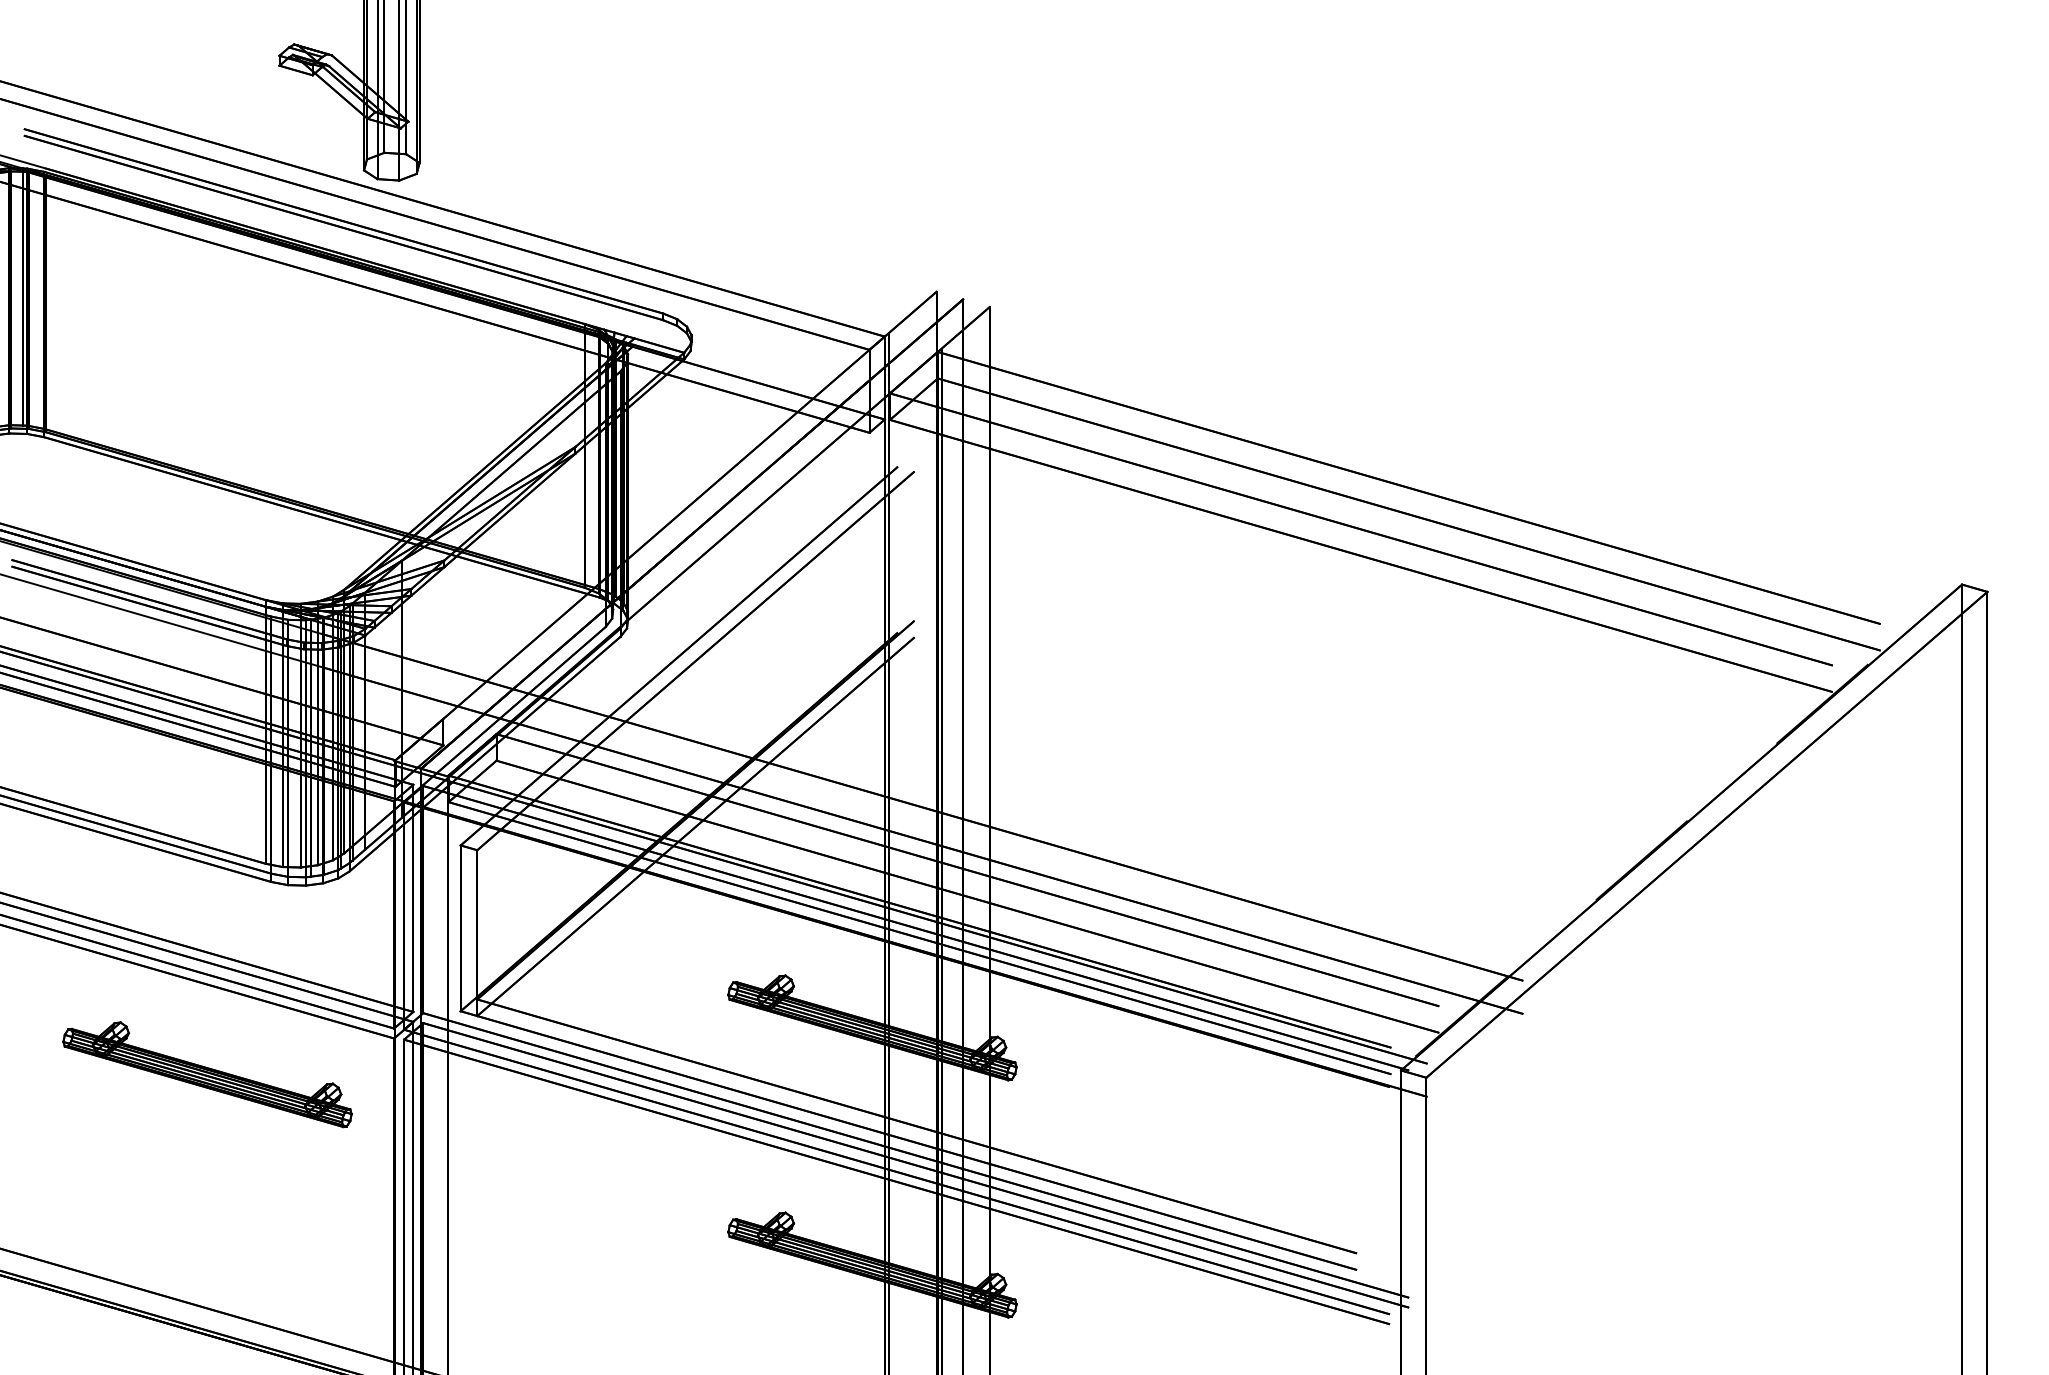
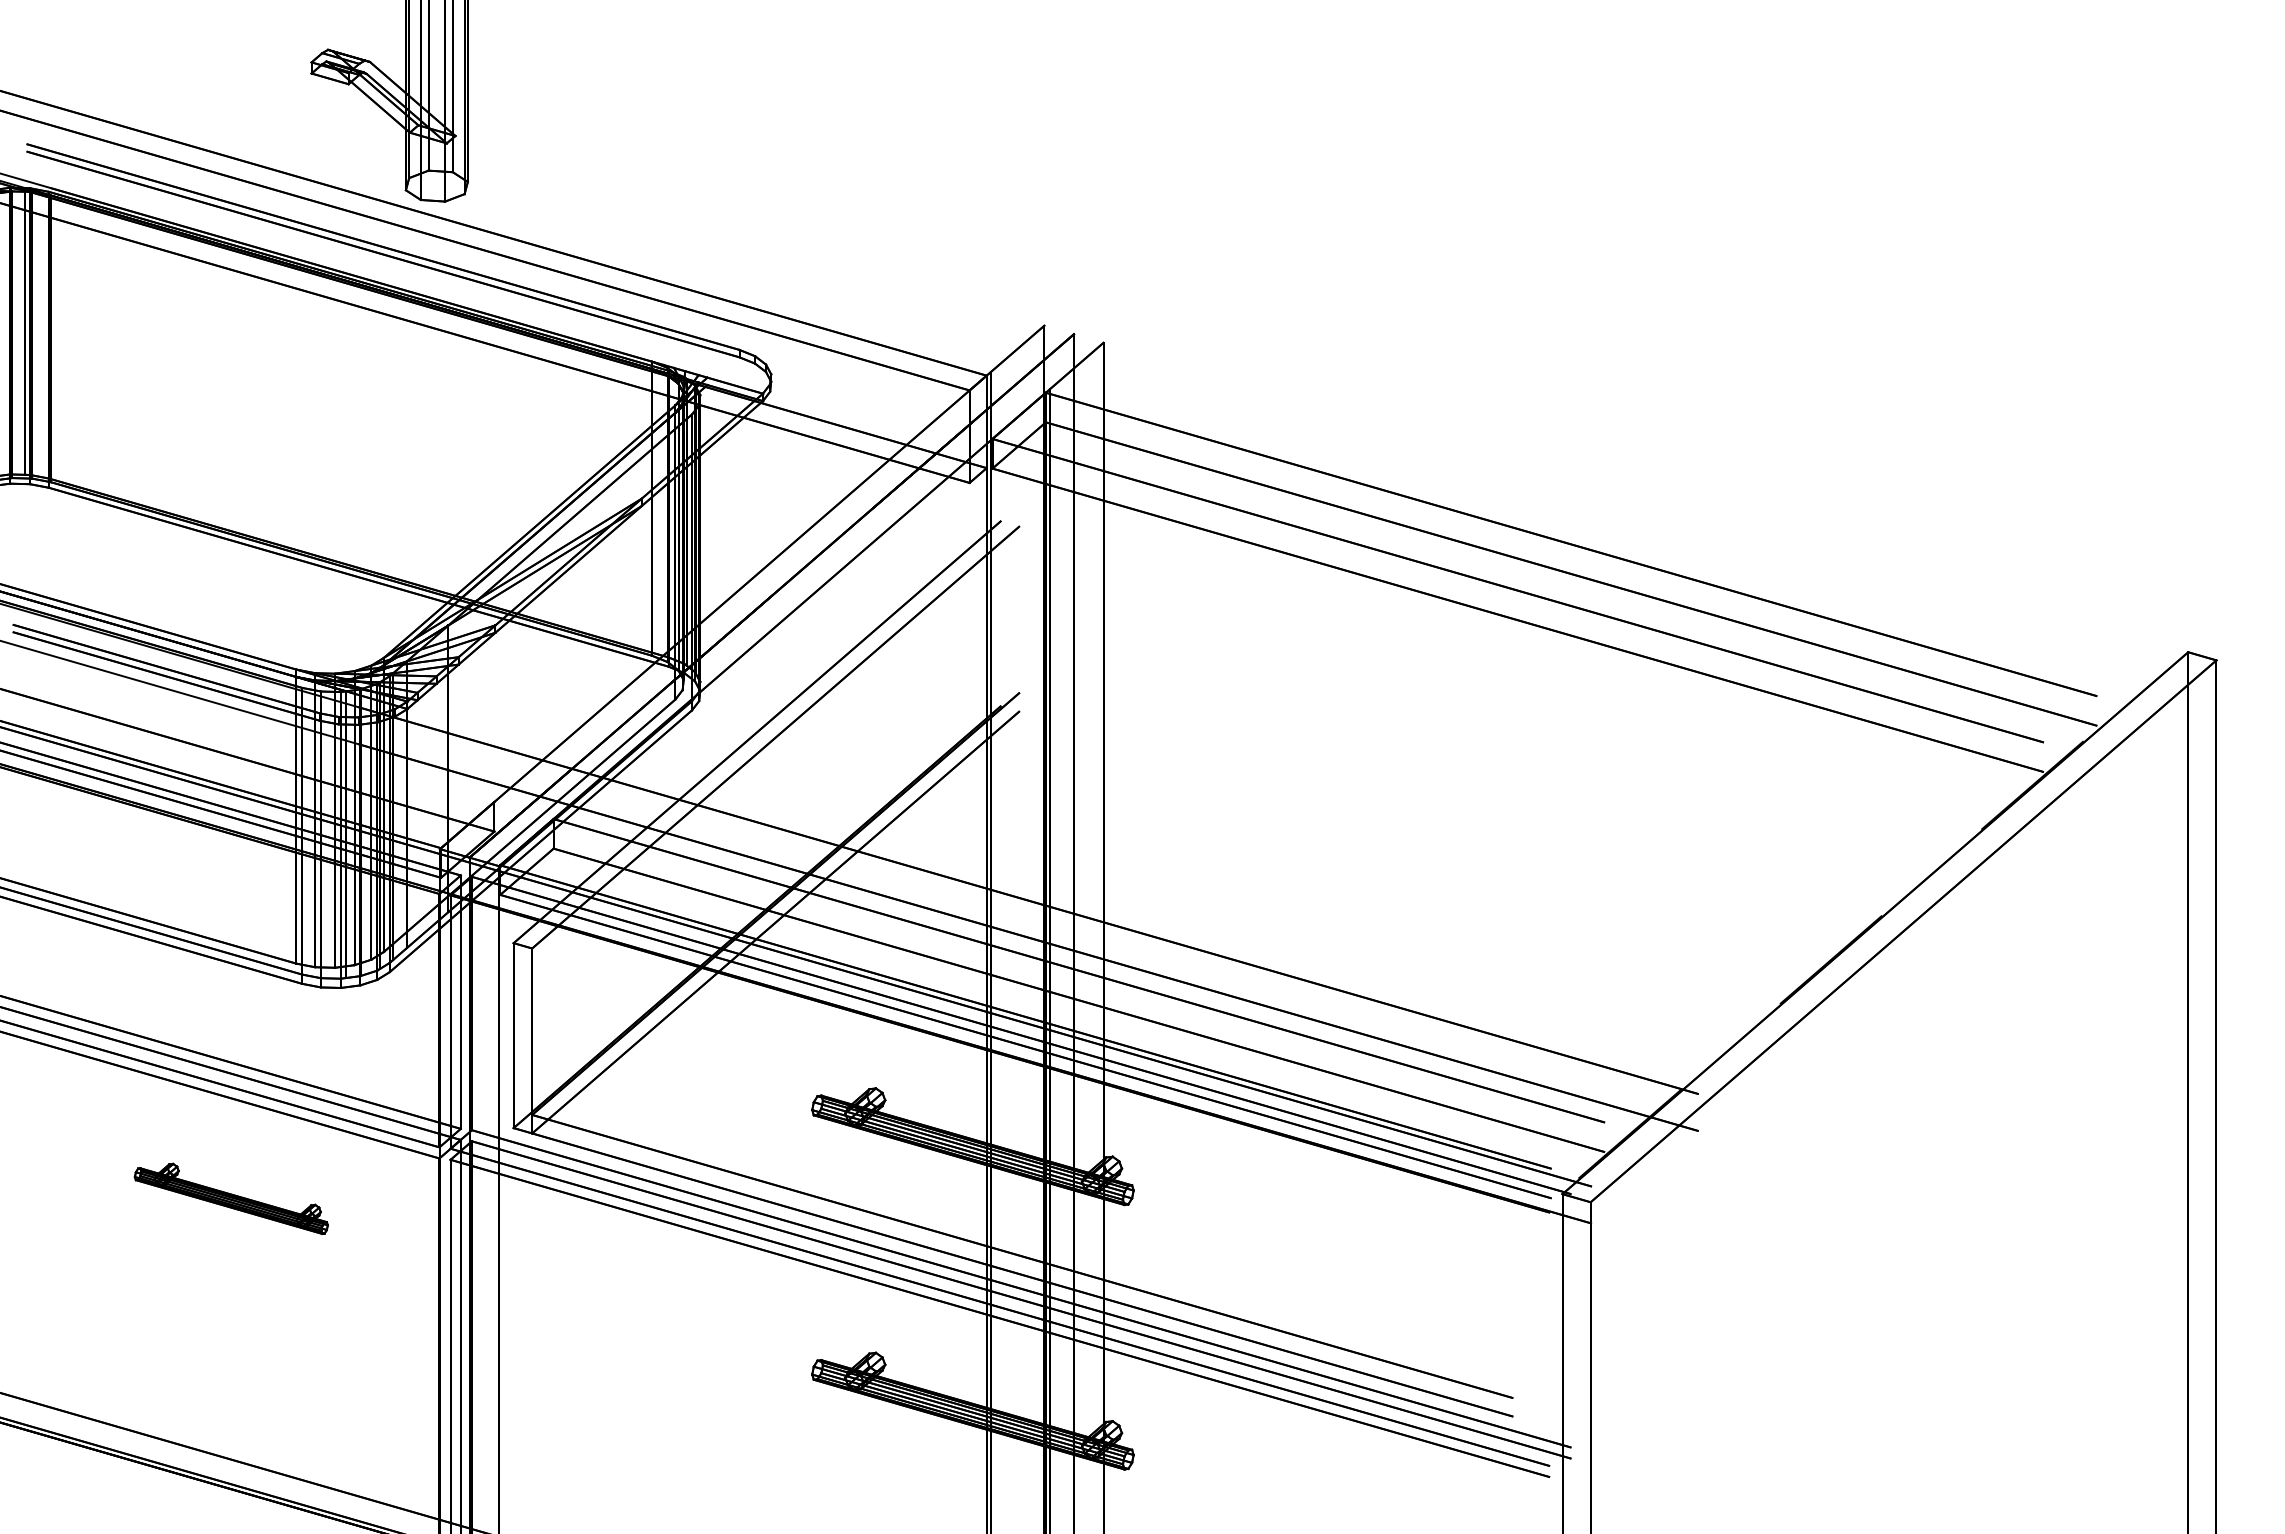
part: (207, 1074) -> (231, 1198), size x0.6

